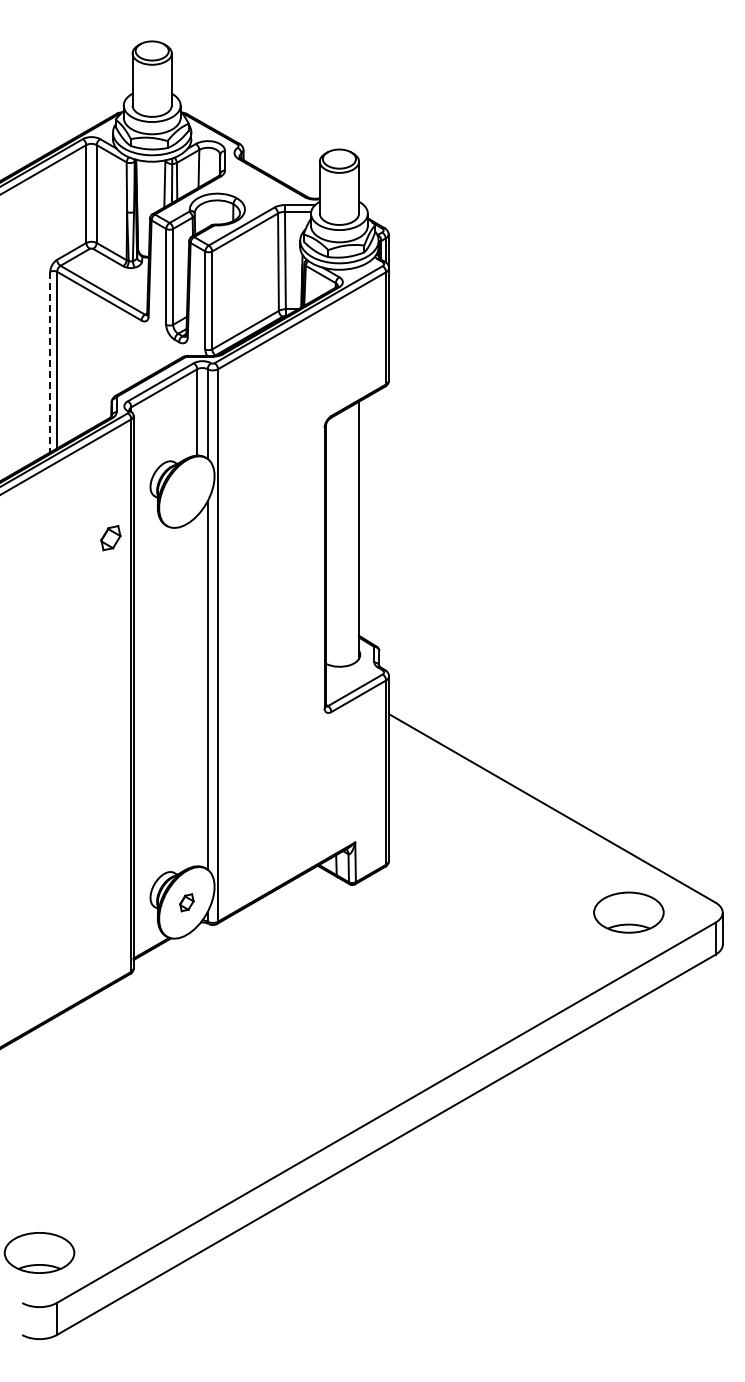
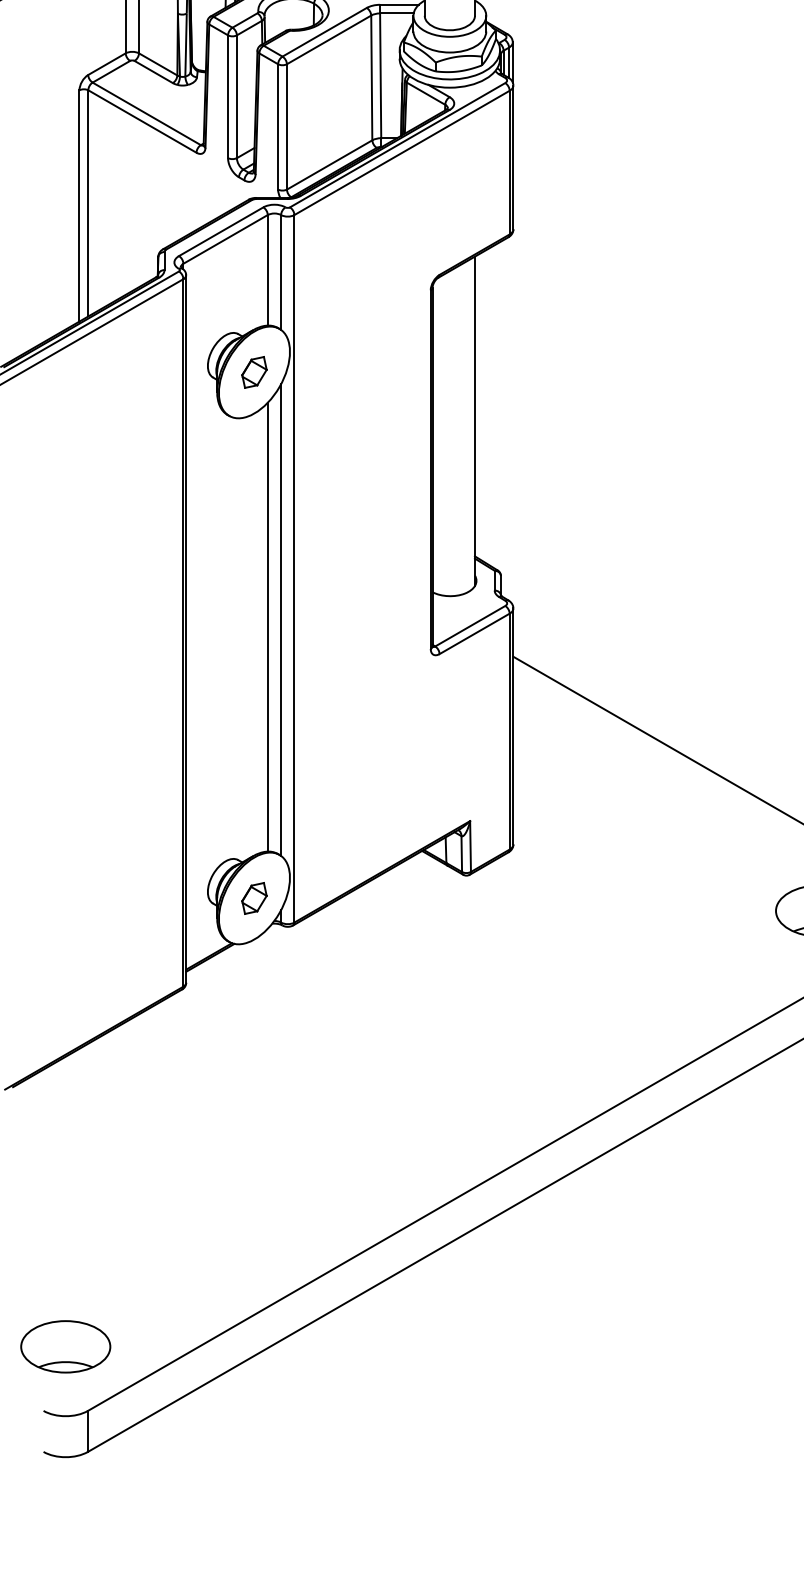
line: (50, 362) -> (79, 206), dashed -> solid
part: (110, 538) -> (253, 372), moved
line: (197, 690) -> (268, 626), added
part: (186, 902) -> (253, 897), size x1.43

